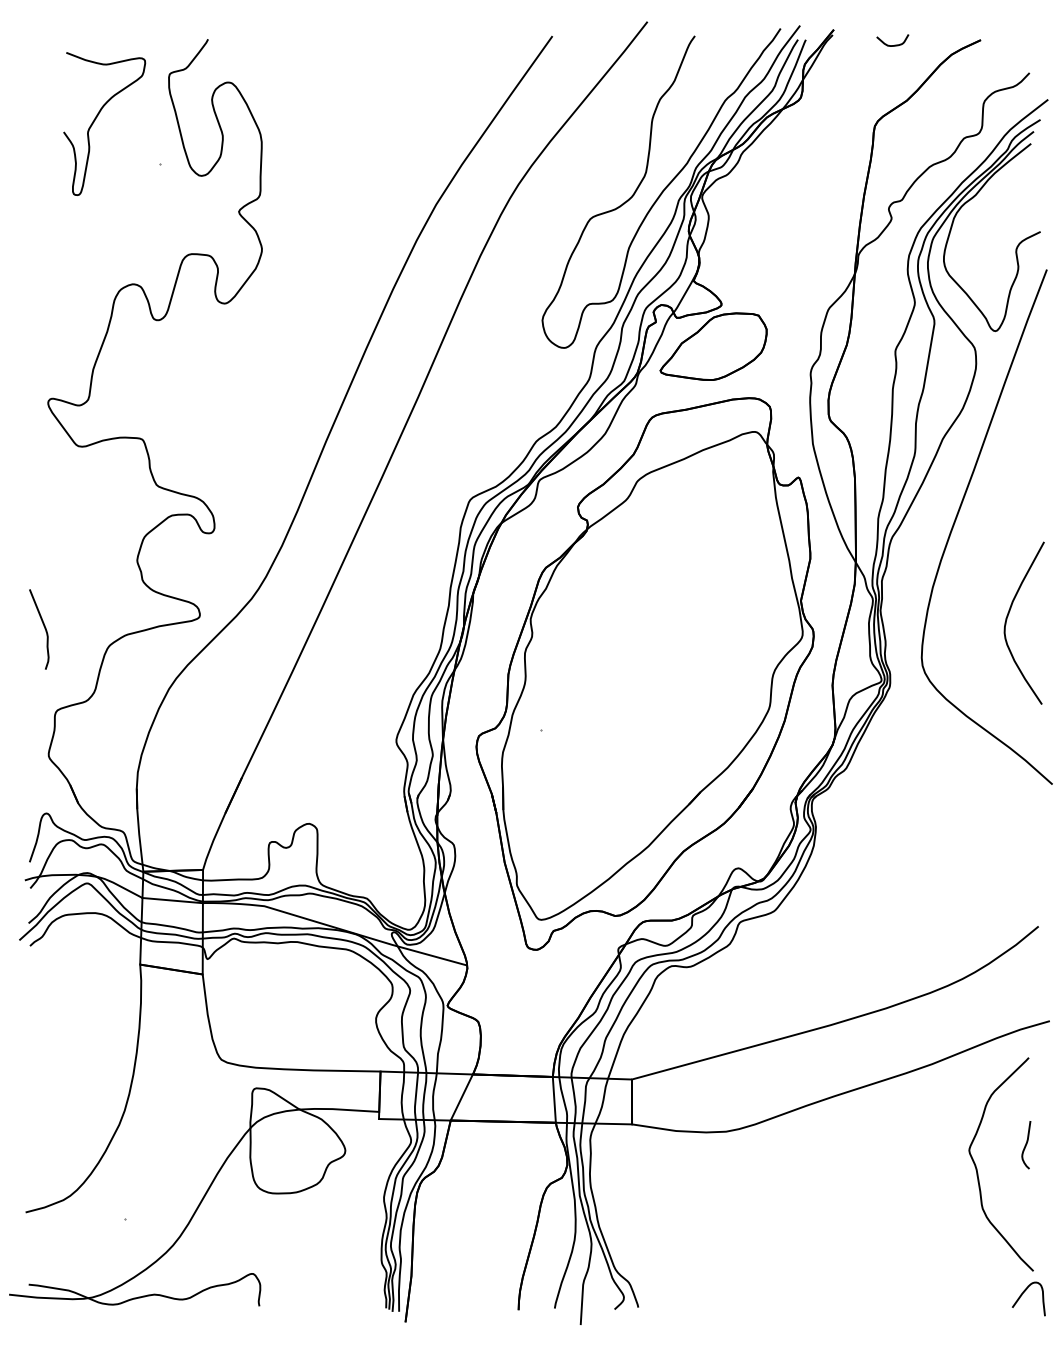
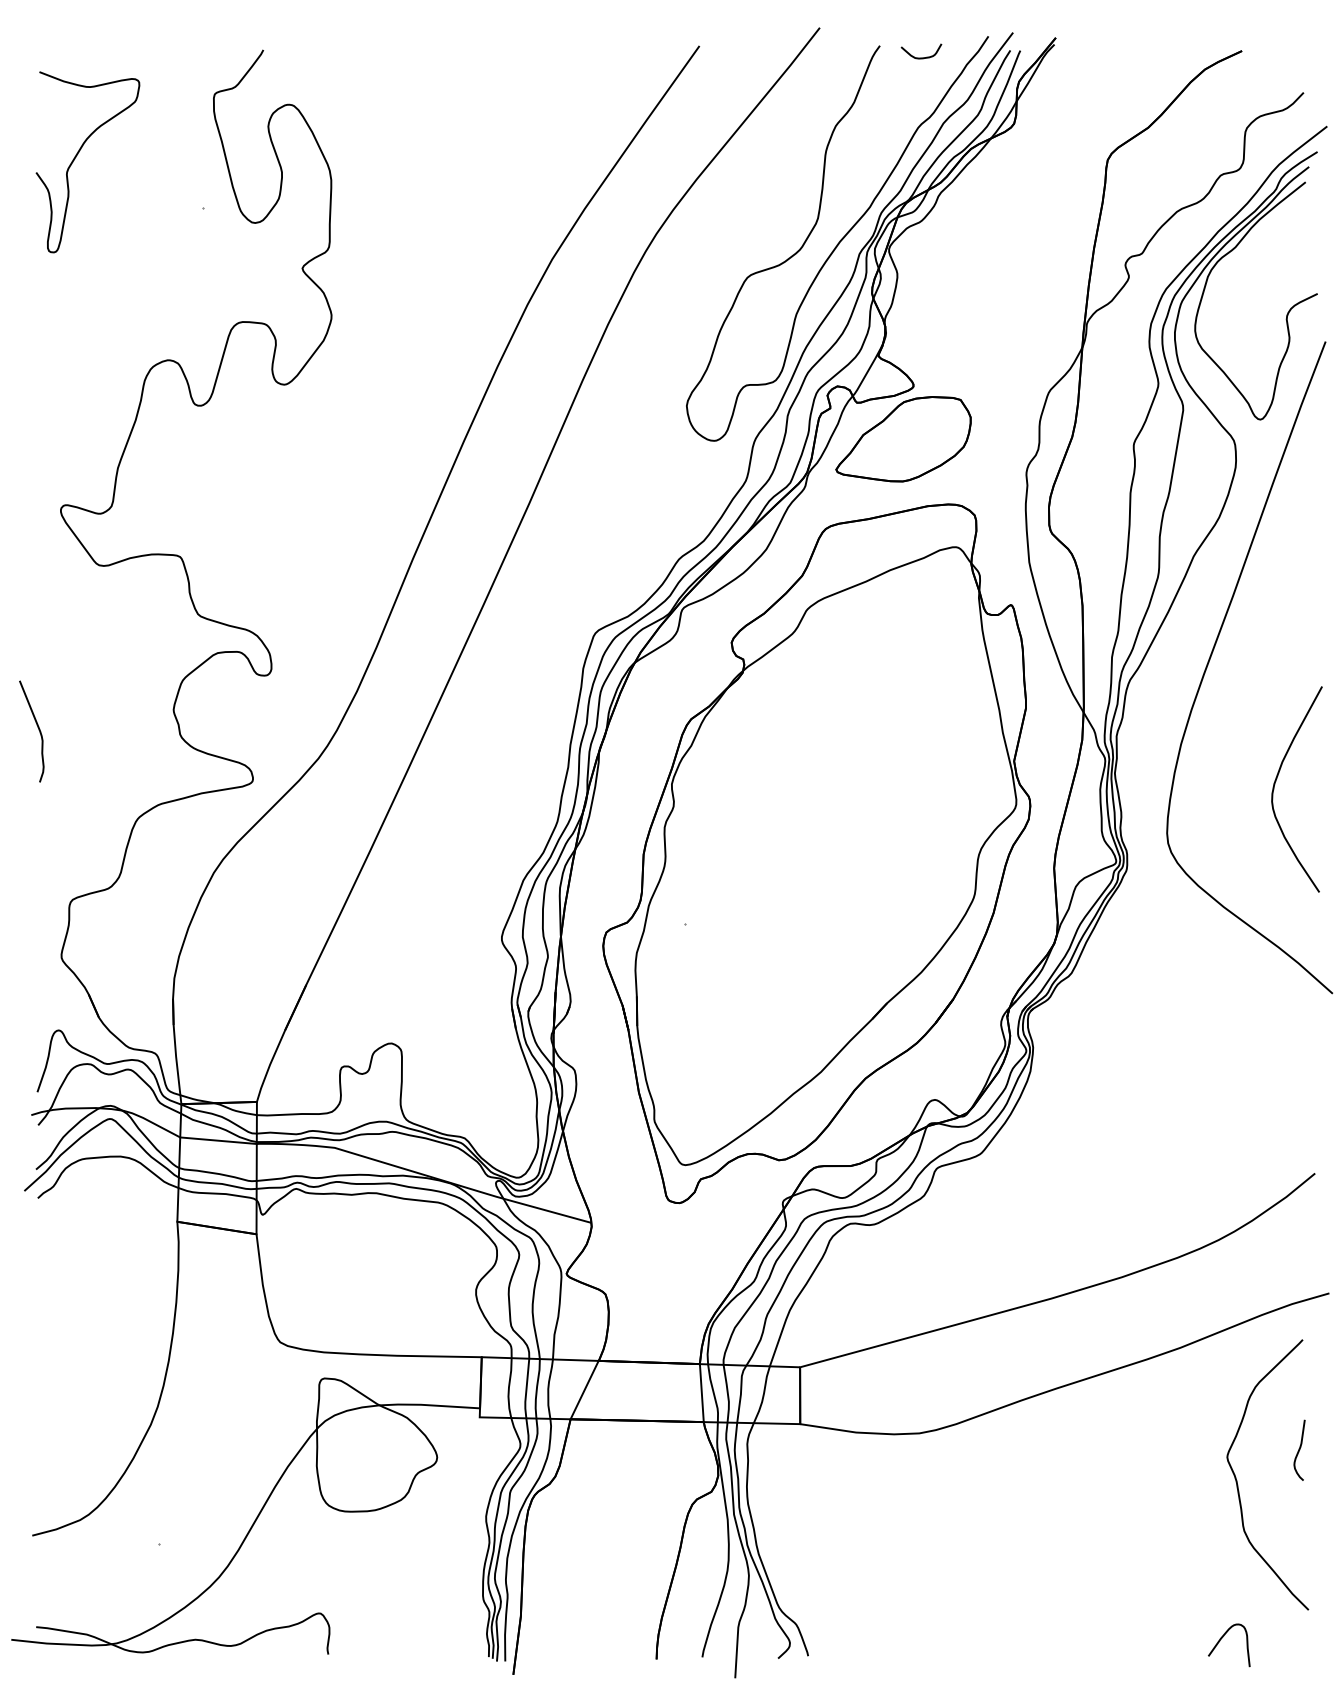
curve: (894, 44) -> (923, 56), moved
curve: (96, 119) -> (77, 156), moved
curve: (43, 626) -> (37, 727), moved
curve: (1022, 1295) -> (1221, 1640), moved

